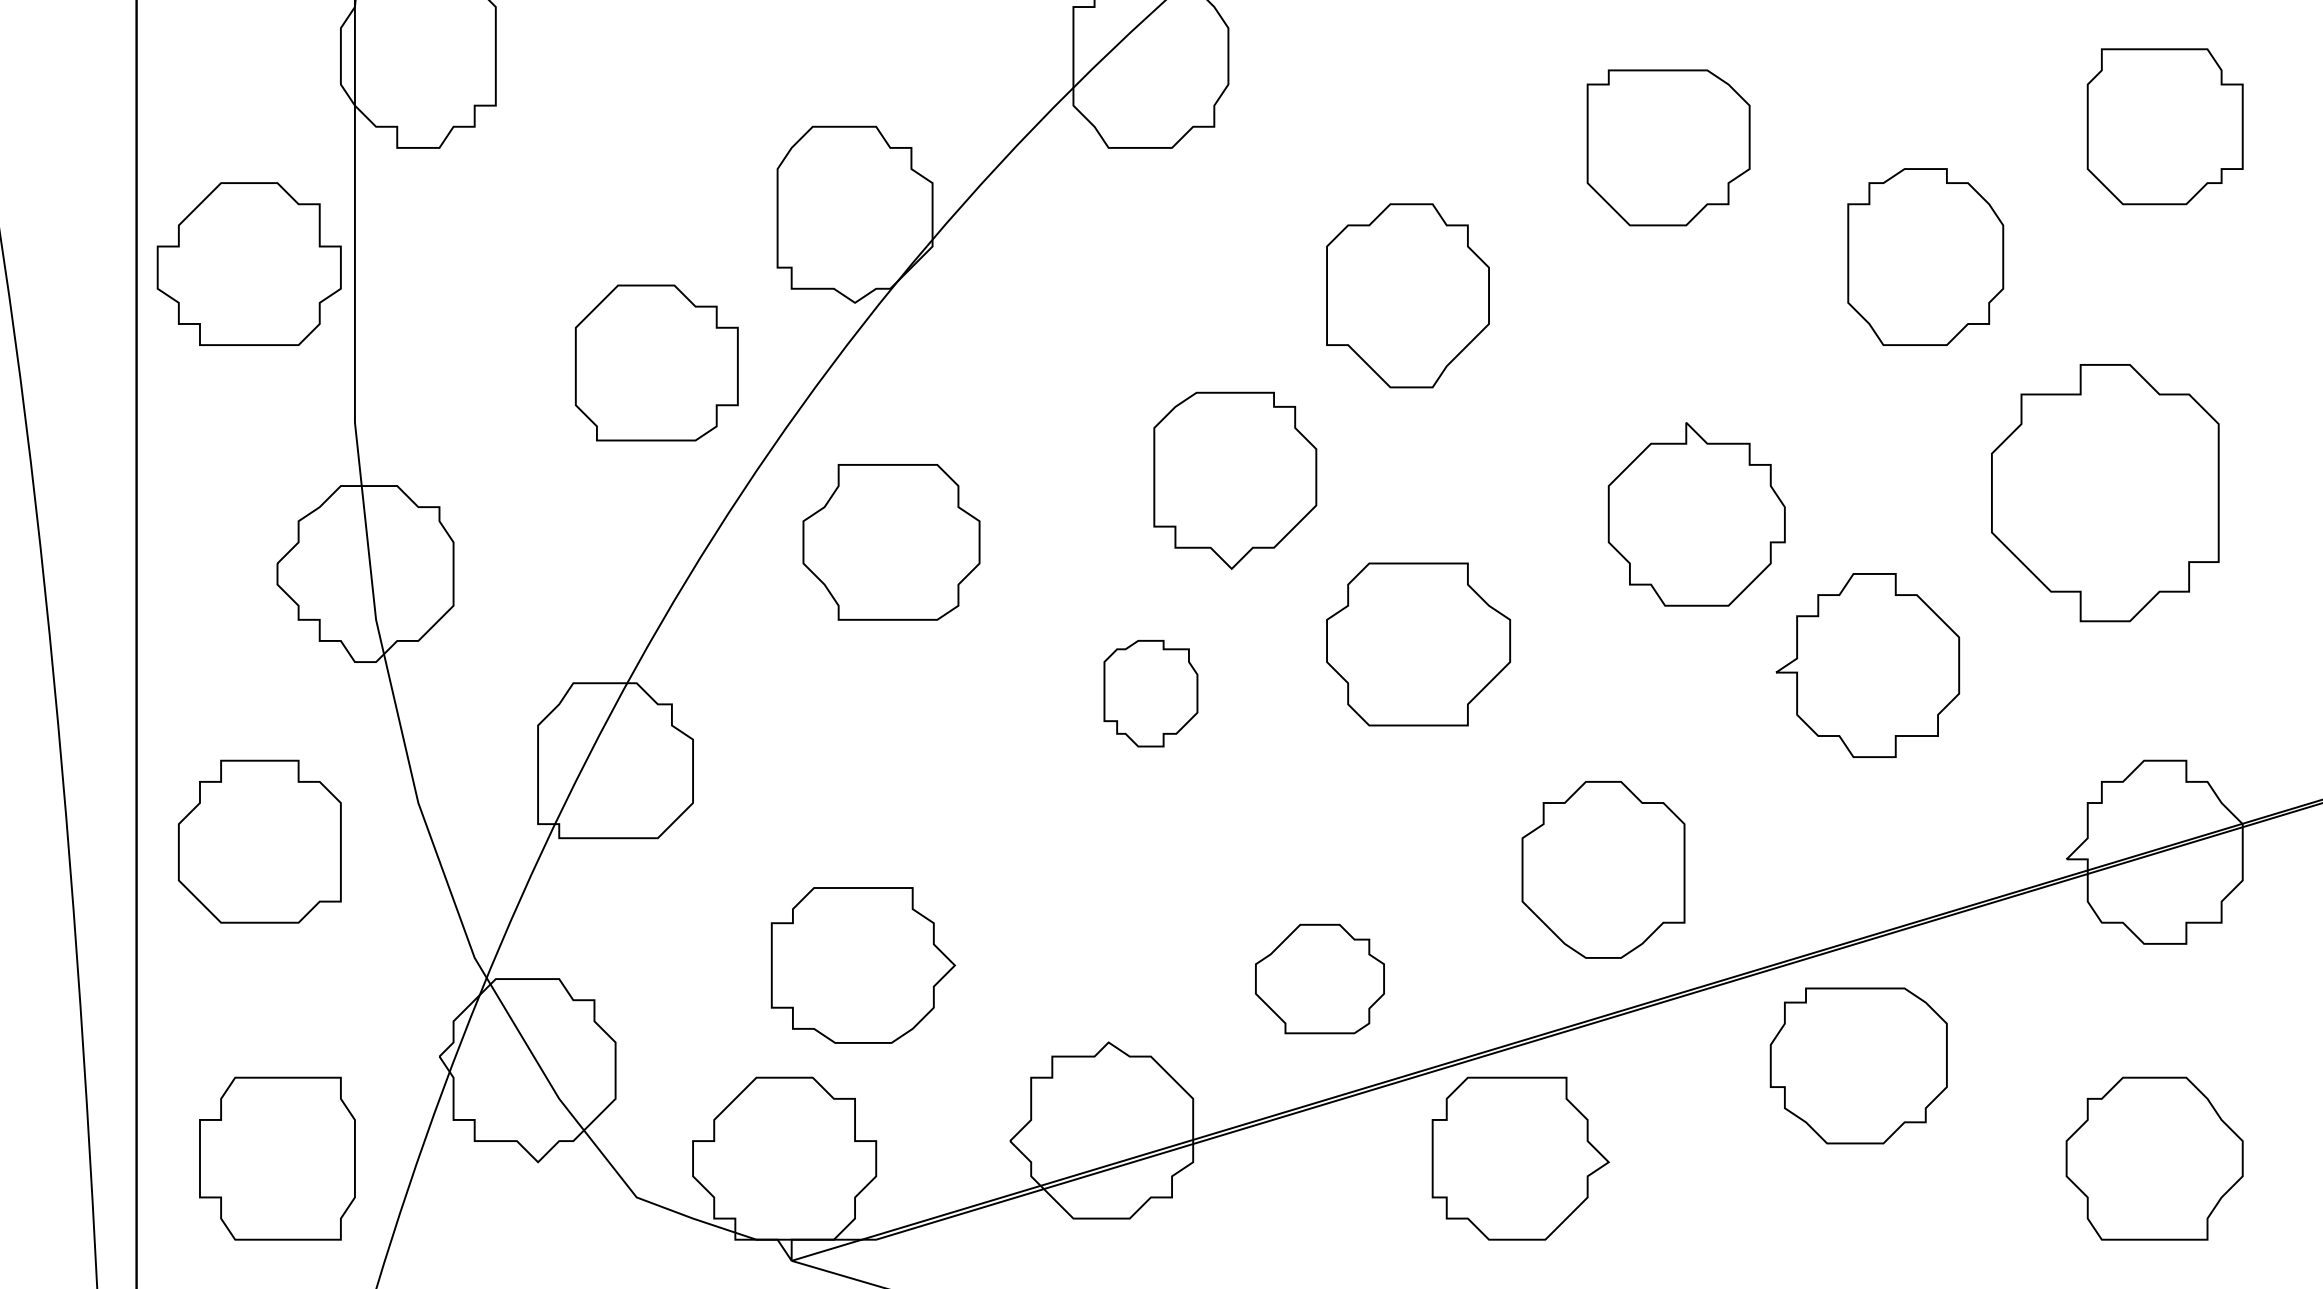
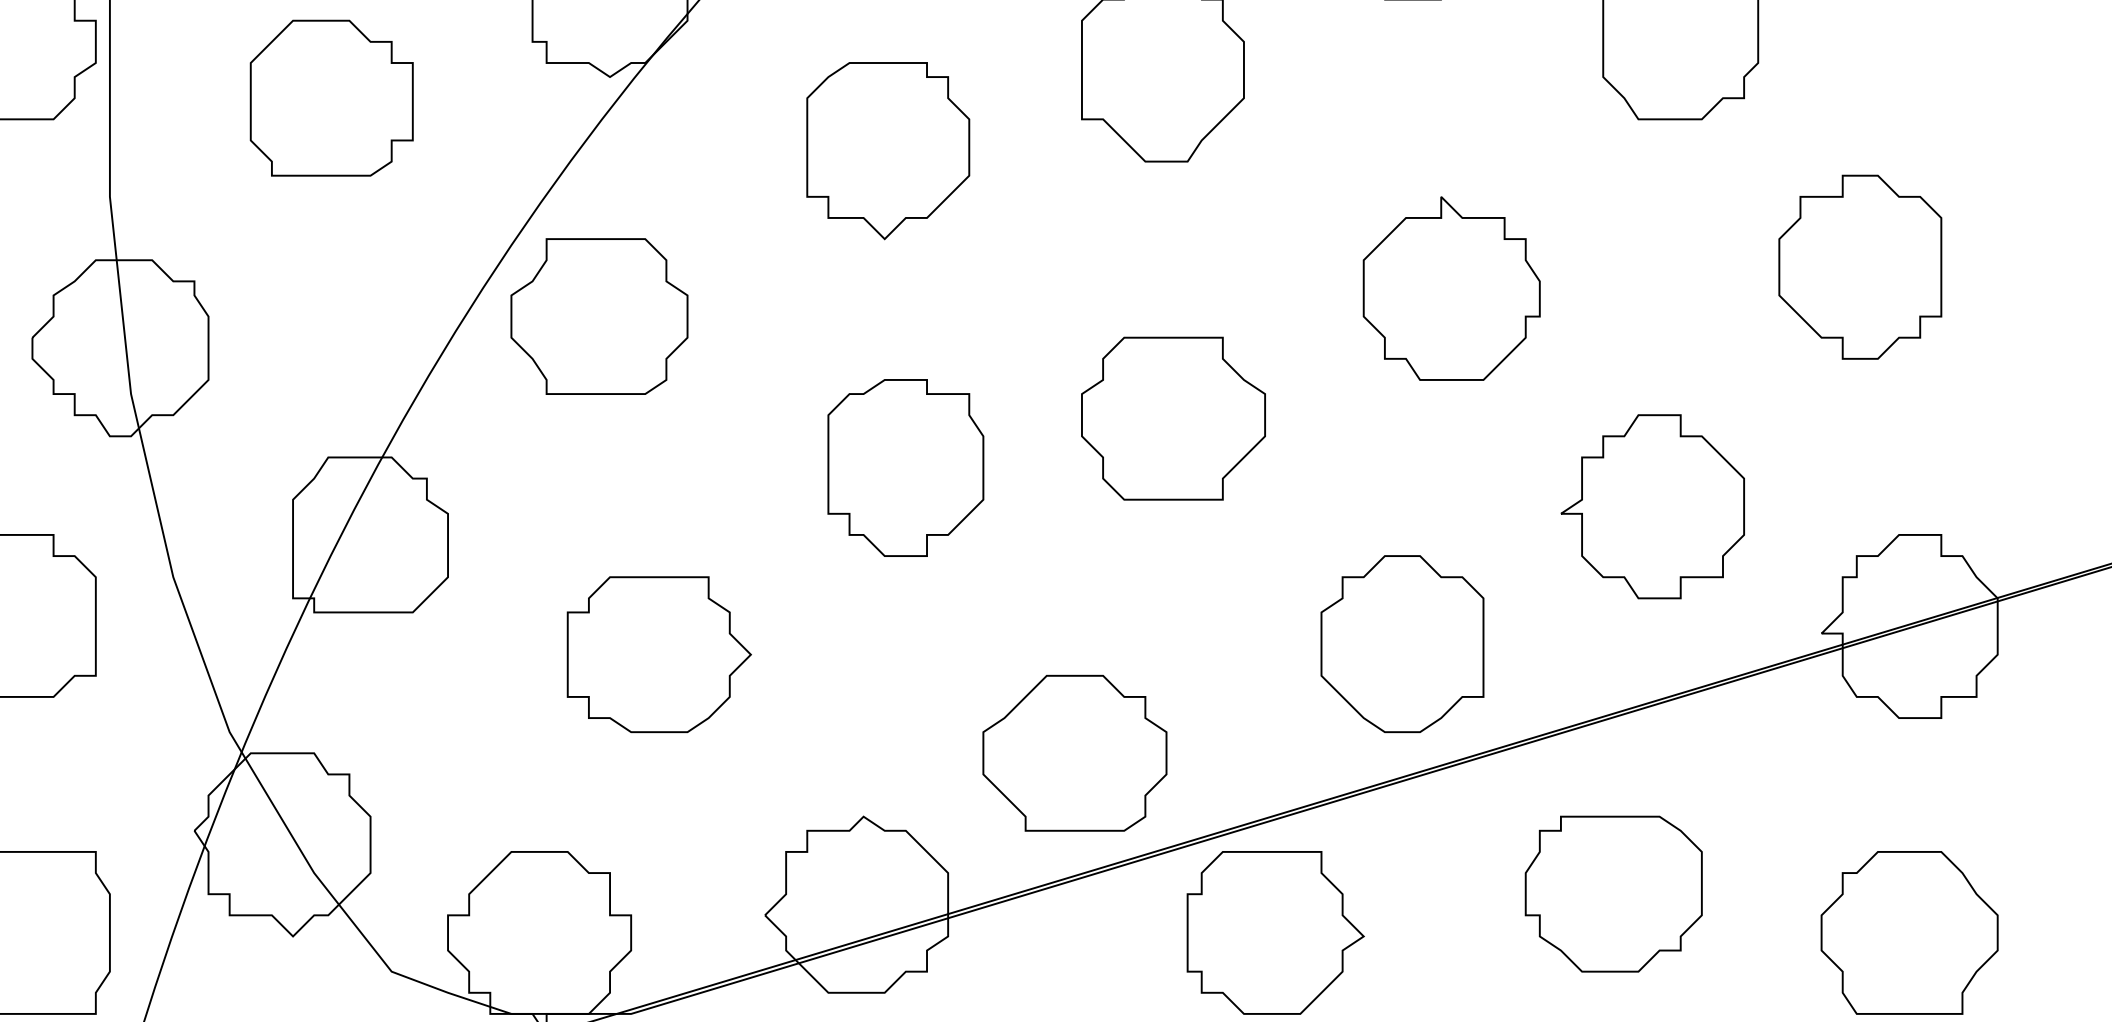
part: (656, 362) -> (331, 97), moved
part: (1235, 480) -> (888, 150), moved
part: (2105, 492) -> (1860, 266), size x0.71
part: (891, 542) -> (599, 316), moved
part: (1867, 665) -> (1652, 506), moved
part: (1150, 693) -> (905, 467), size x1.67
part: (1603, 869) -> (1402, 643), moved
part: (862, 965) -> (658, 654), moved
part: (1319, 978) -> (1074, 752), size x1.43
part: (1858, 1065) -> (1613, 893), moved

